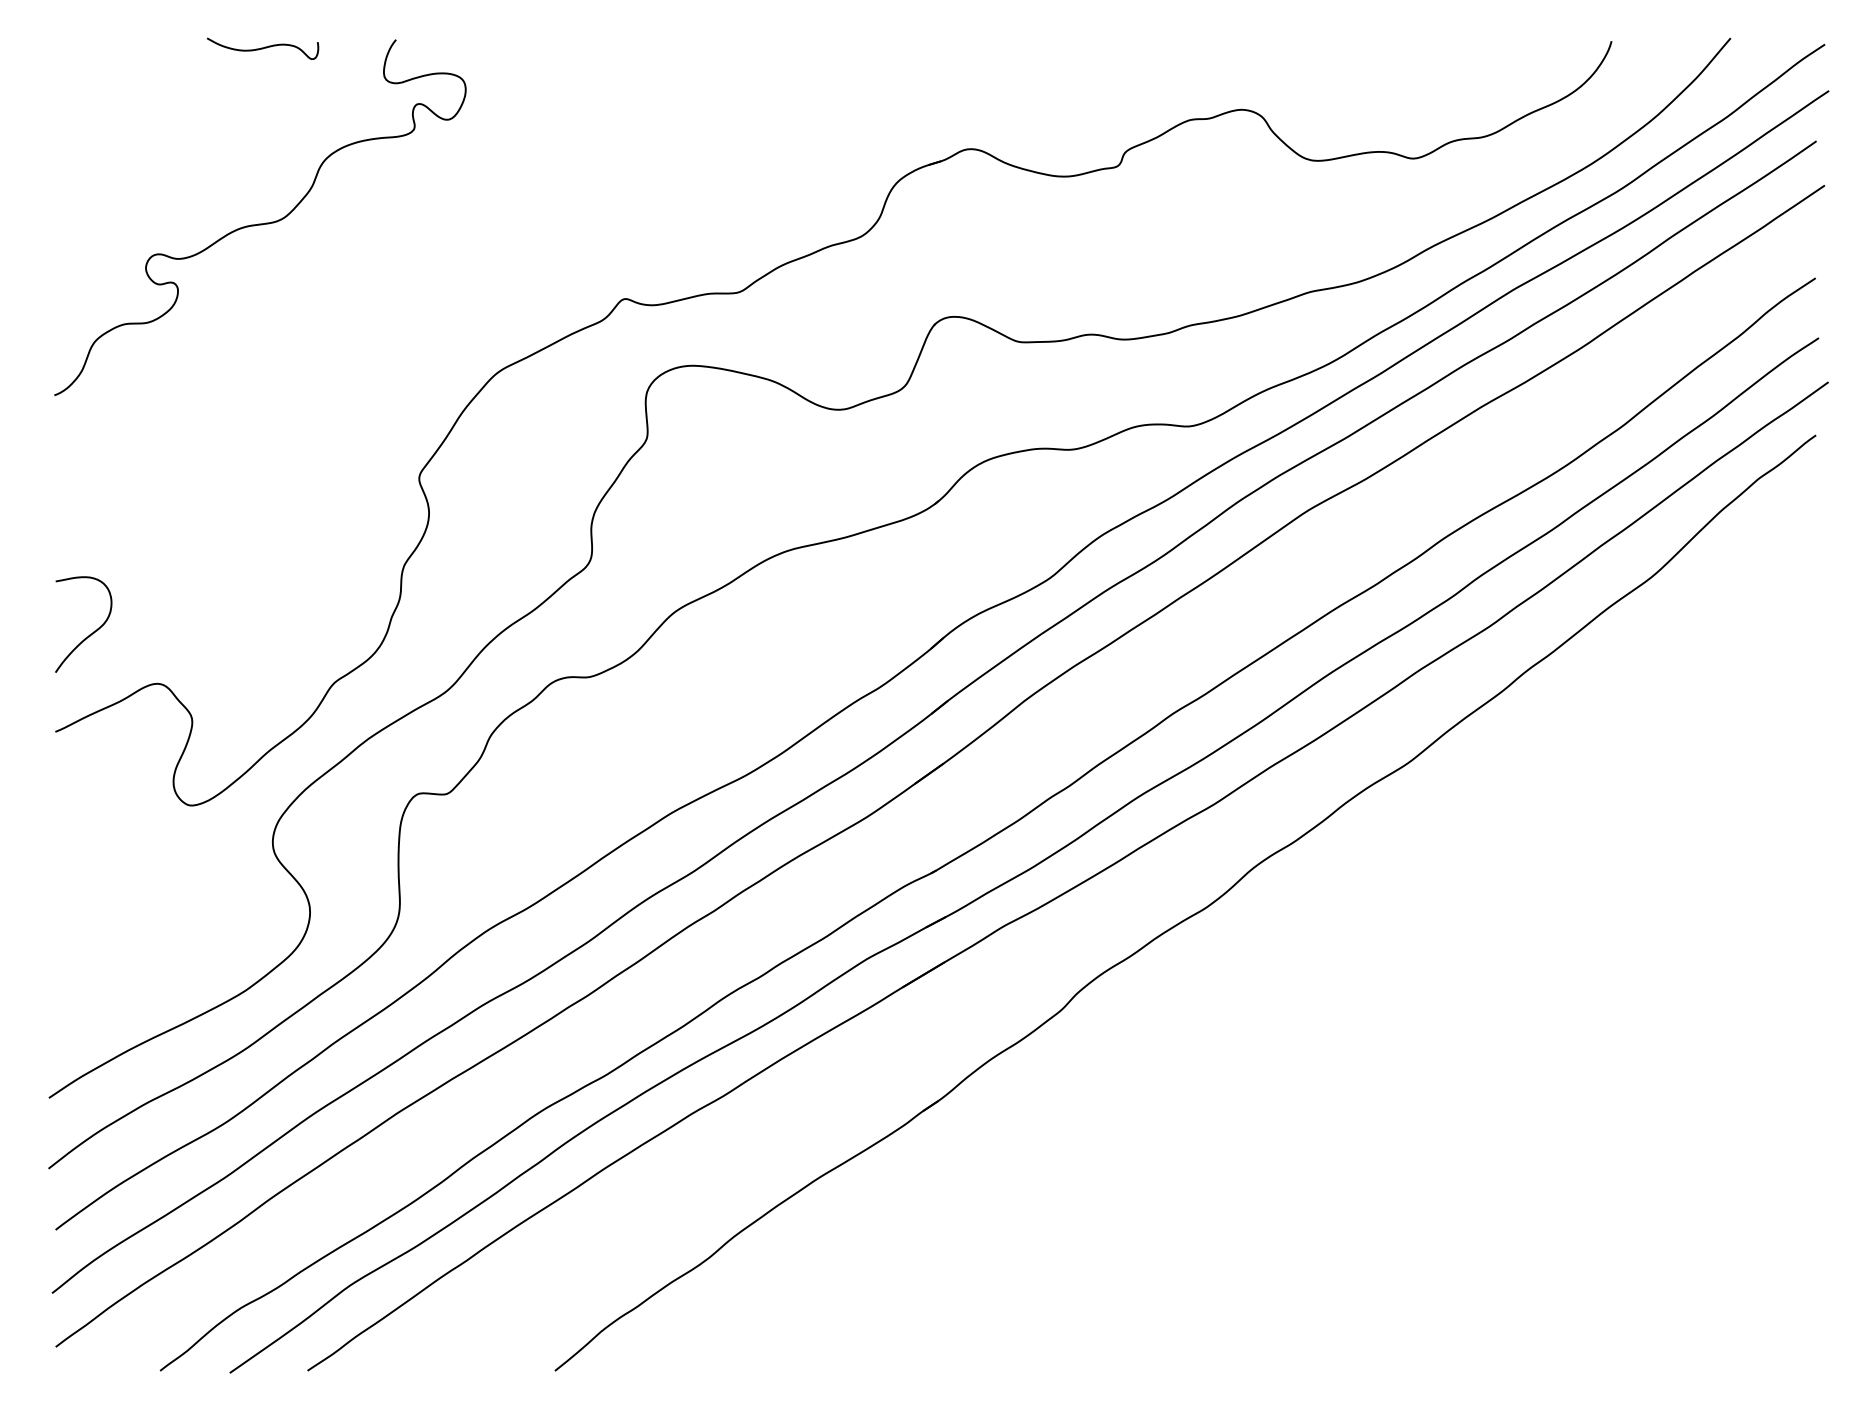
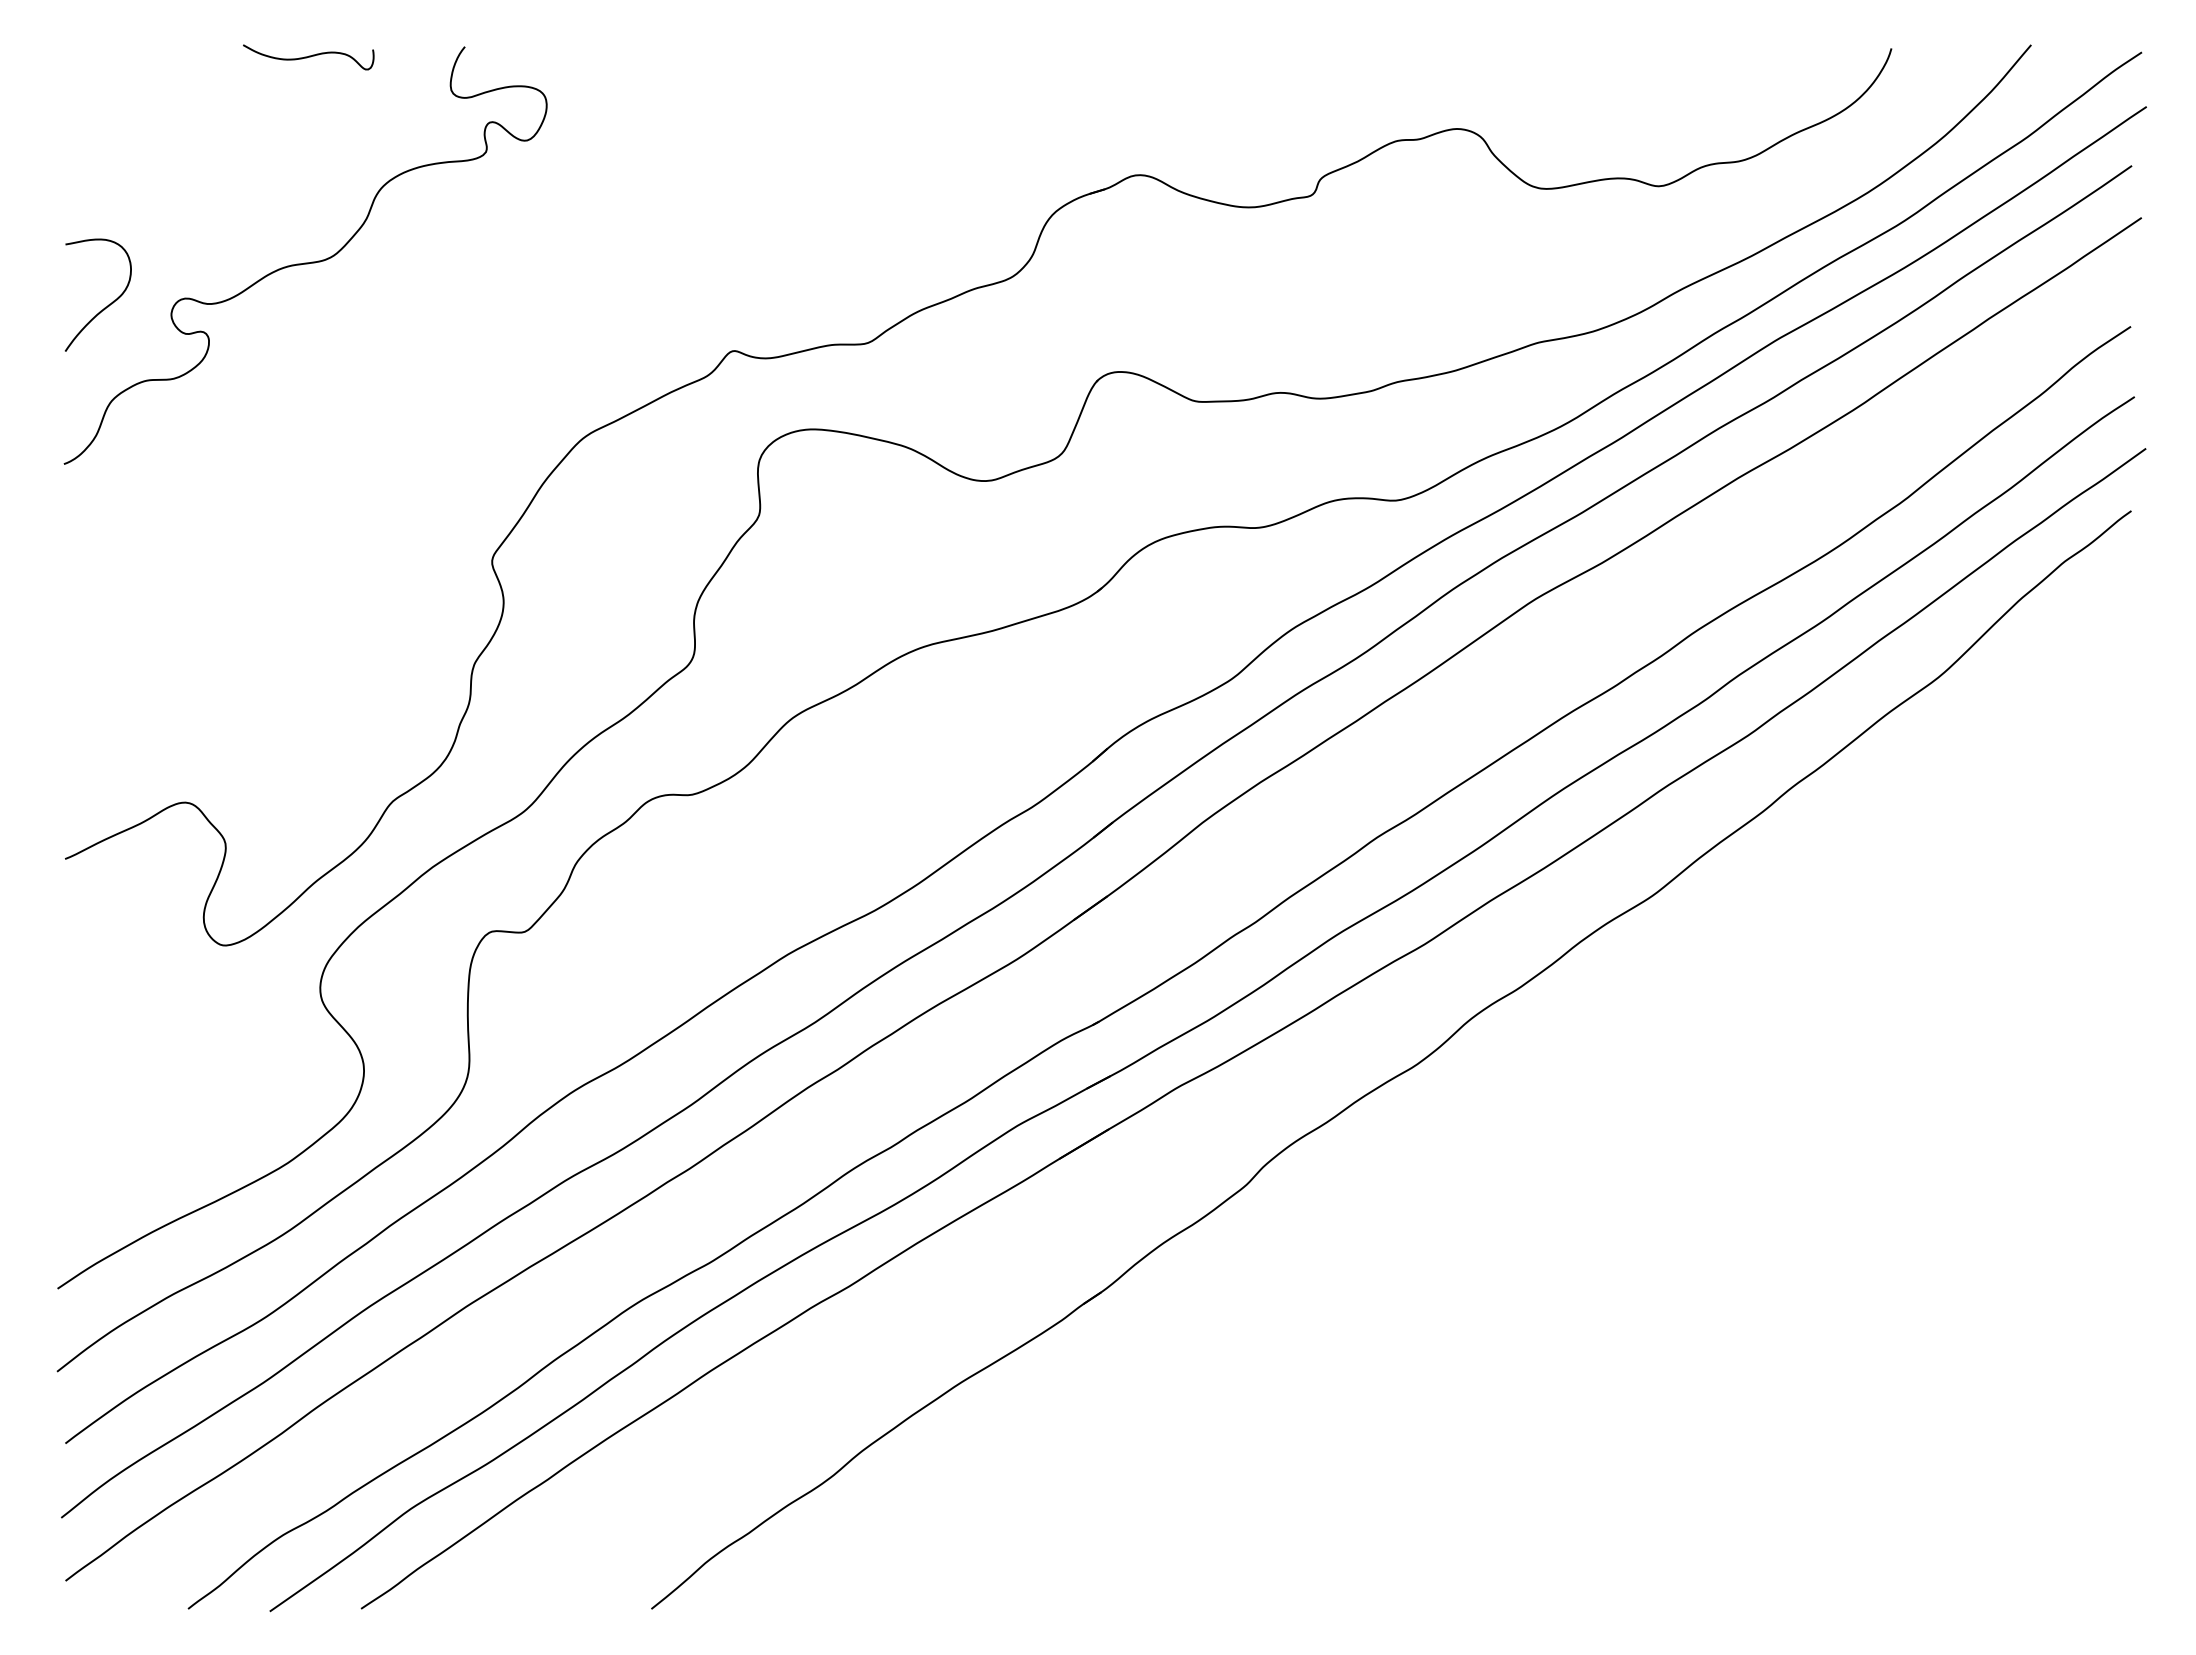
curve: (92, 632) -> (108, 304), moved

